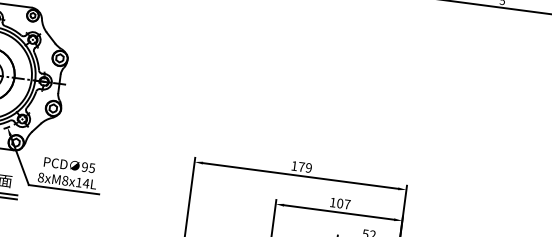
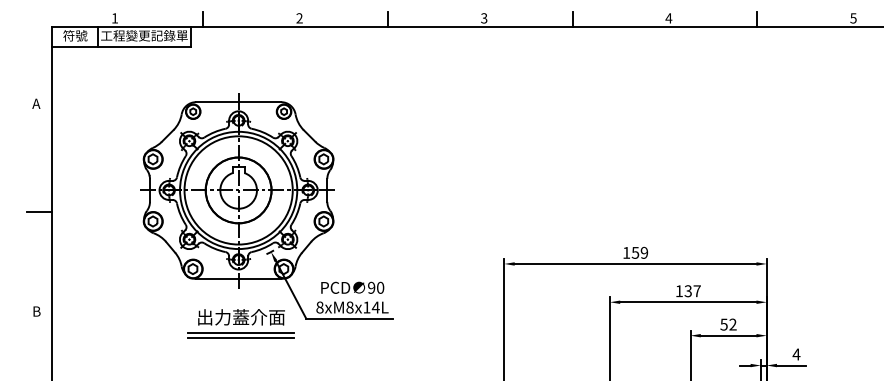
text: (301, 166) -> (635, 252), 179 -> 159
text: (92, 167) -> (380, 287), 95 -> 90
text: (339, 203) -> (687, 291), 107 -> 137

